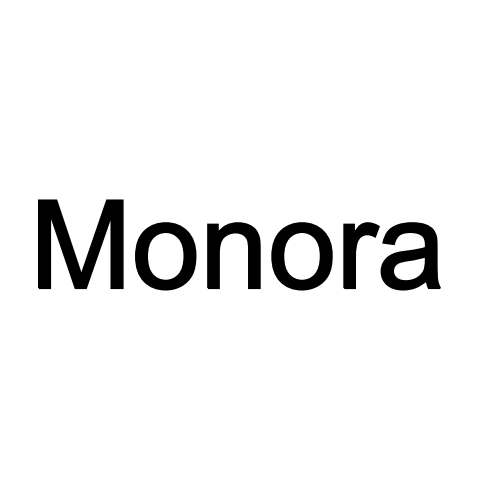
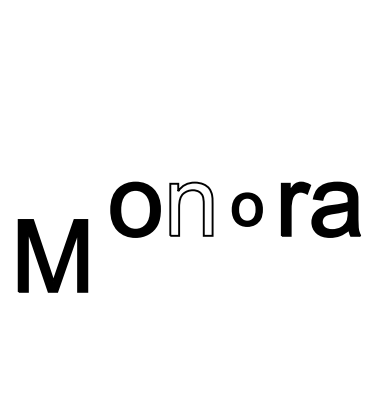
part: (72, 245) -> (46, 256), moved
fill: (234, 254) -> (191, 208), removed
part: (302, 255) -> (247, 209), size x0.6

